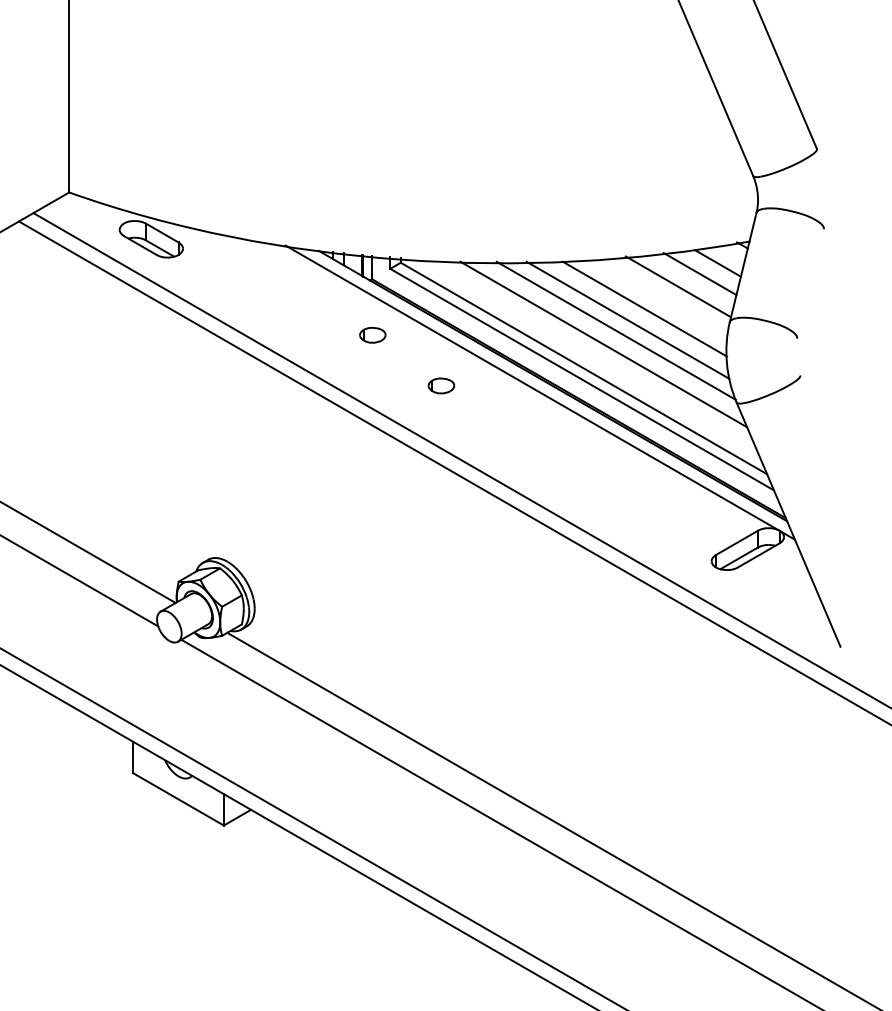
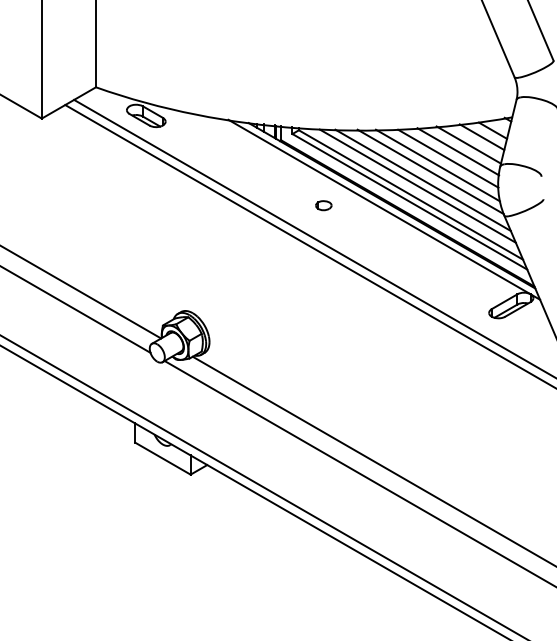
line: (661, 297) -> (458, 151), added
part: (372, 334) -> (281, 174), removed
line: (594, 352) -> (417, 185), added

